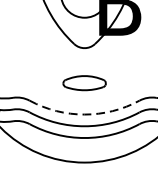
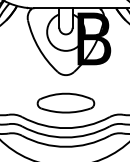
part: (84, 82) -> (65, 102), size x1.67
arc: (84, 115) -> (65, 128), dashed -> solid

